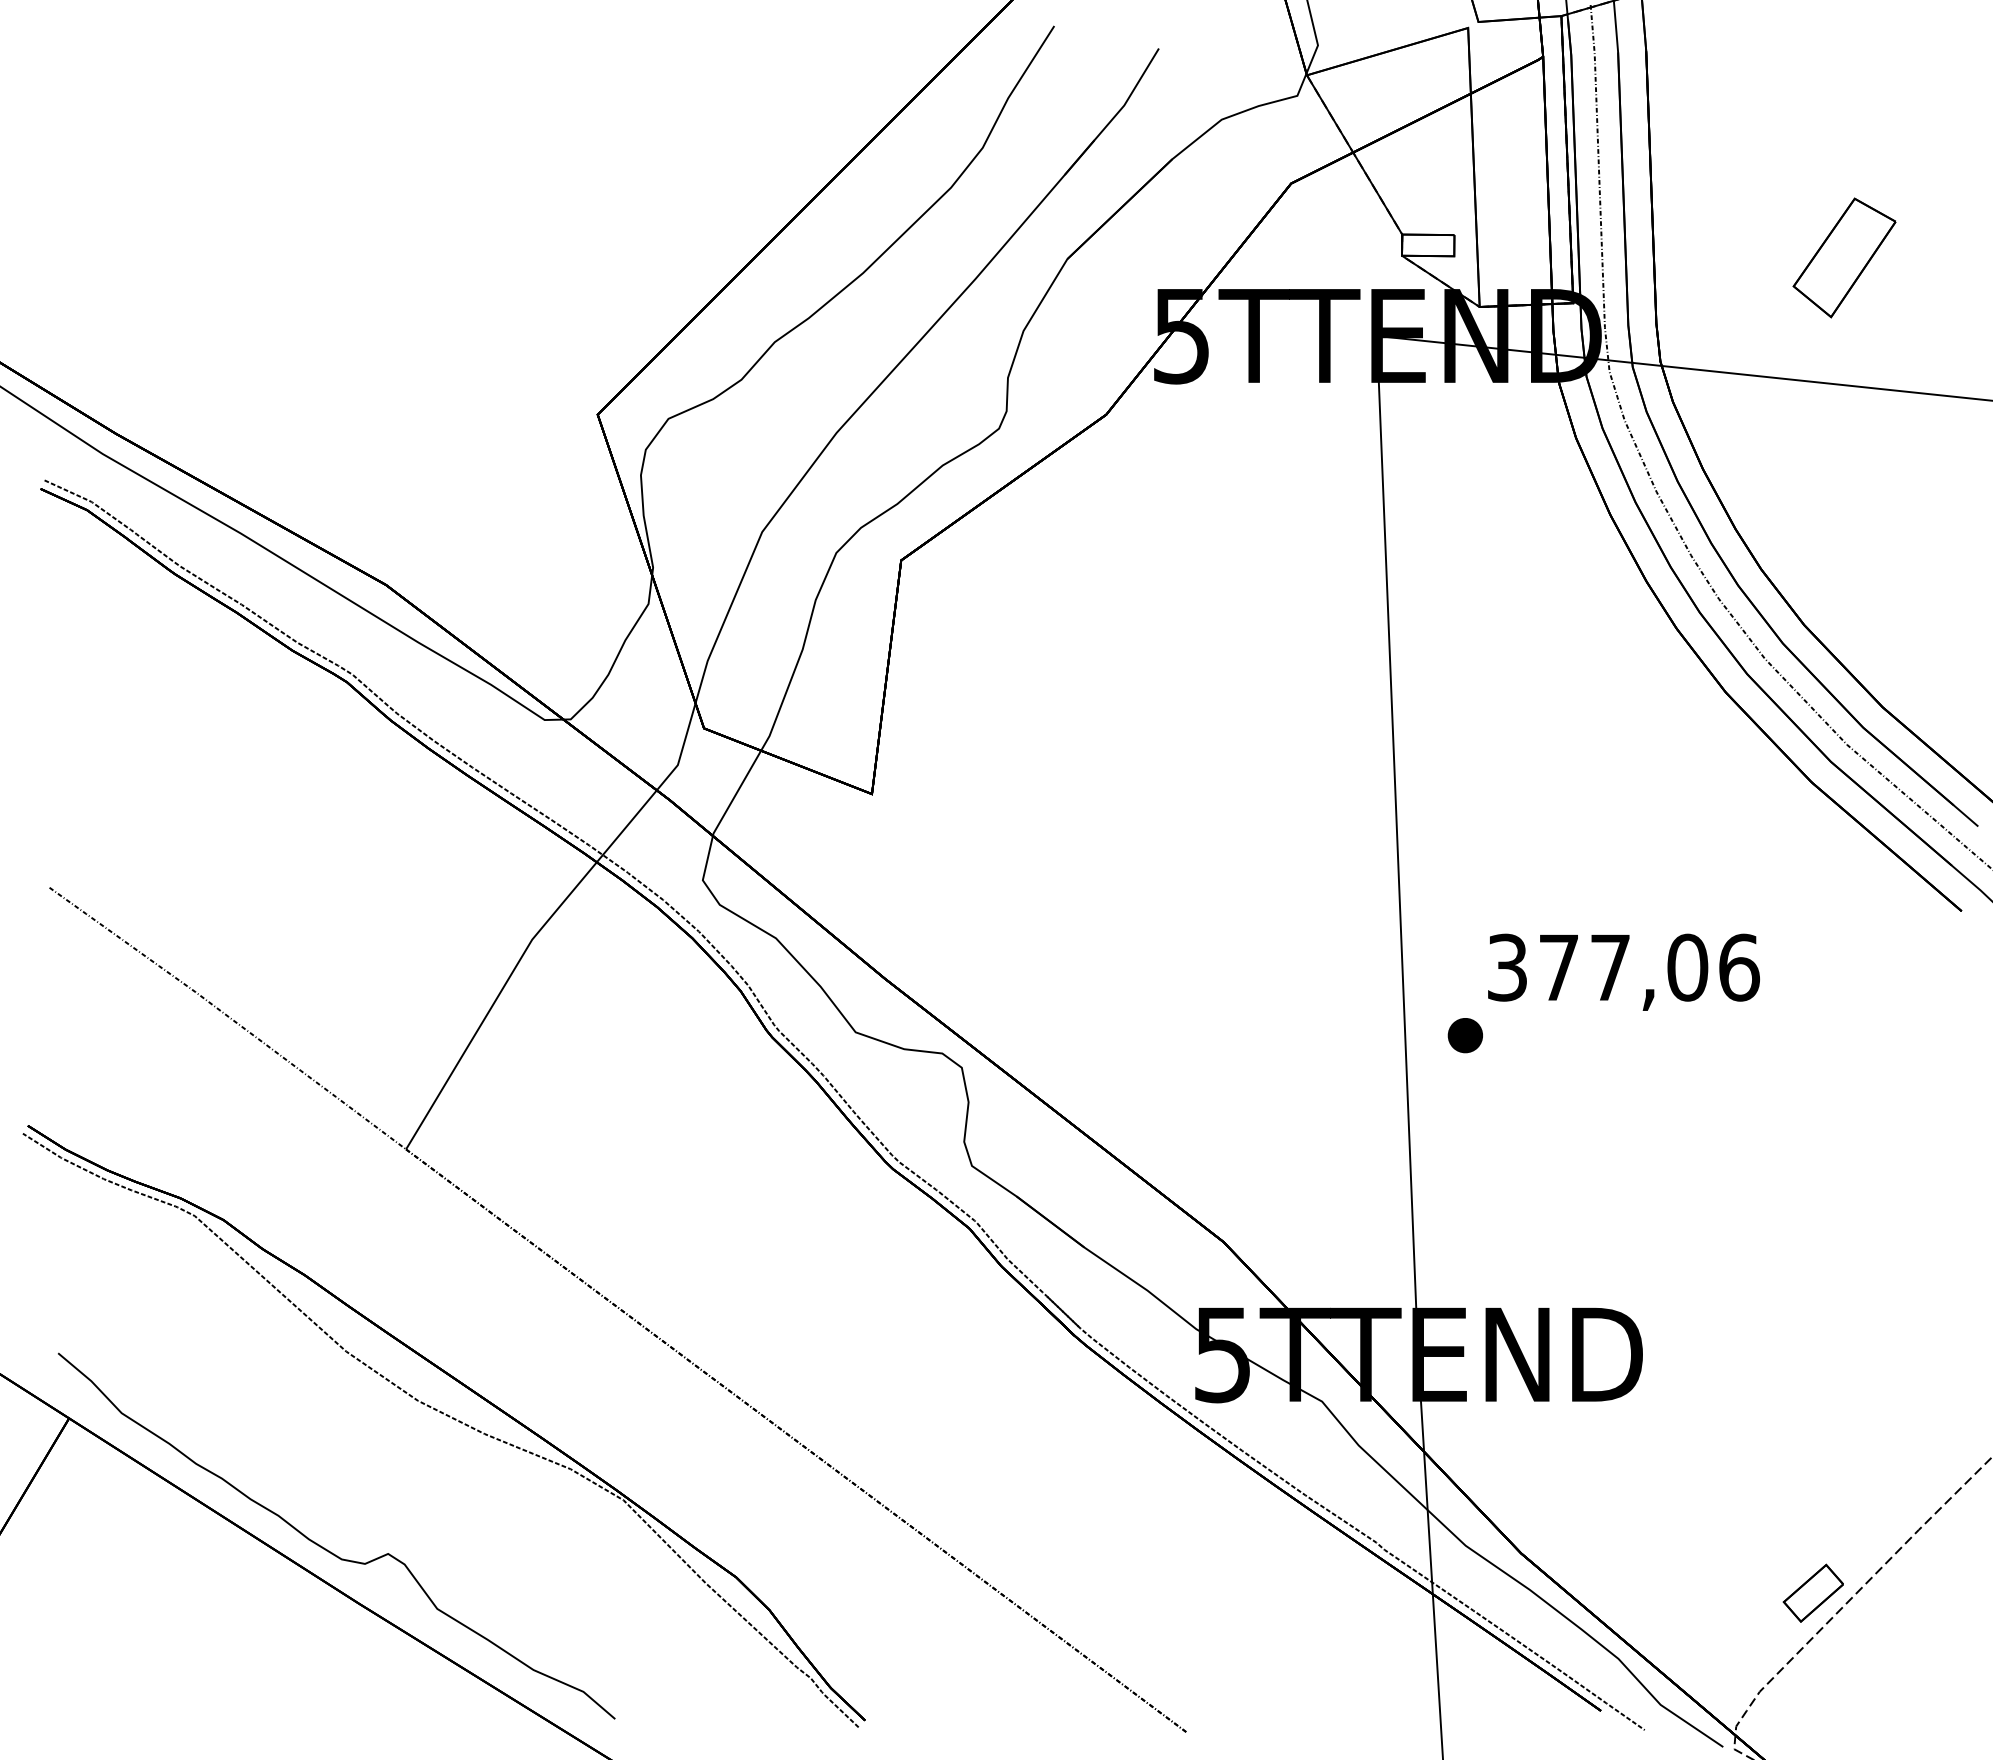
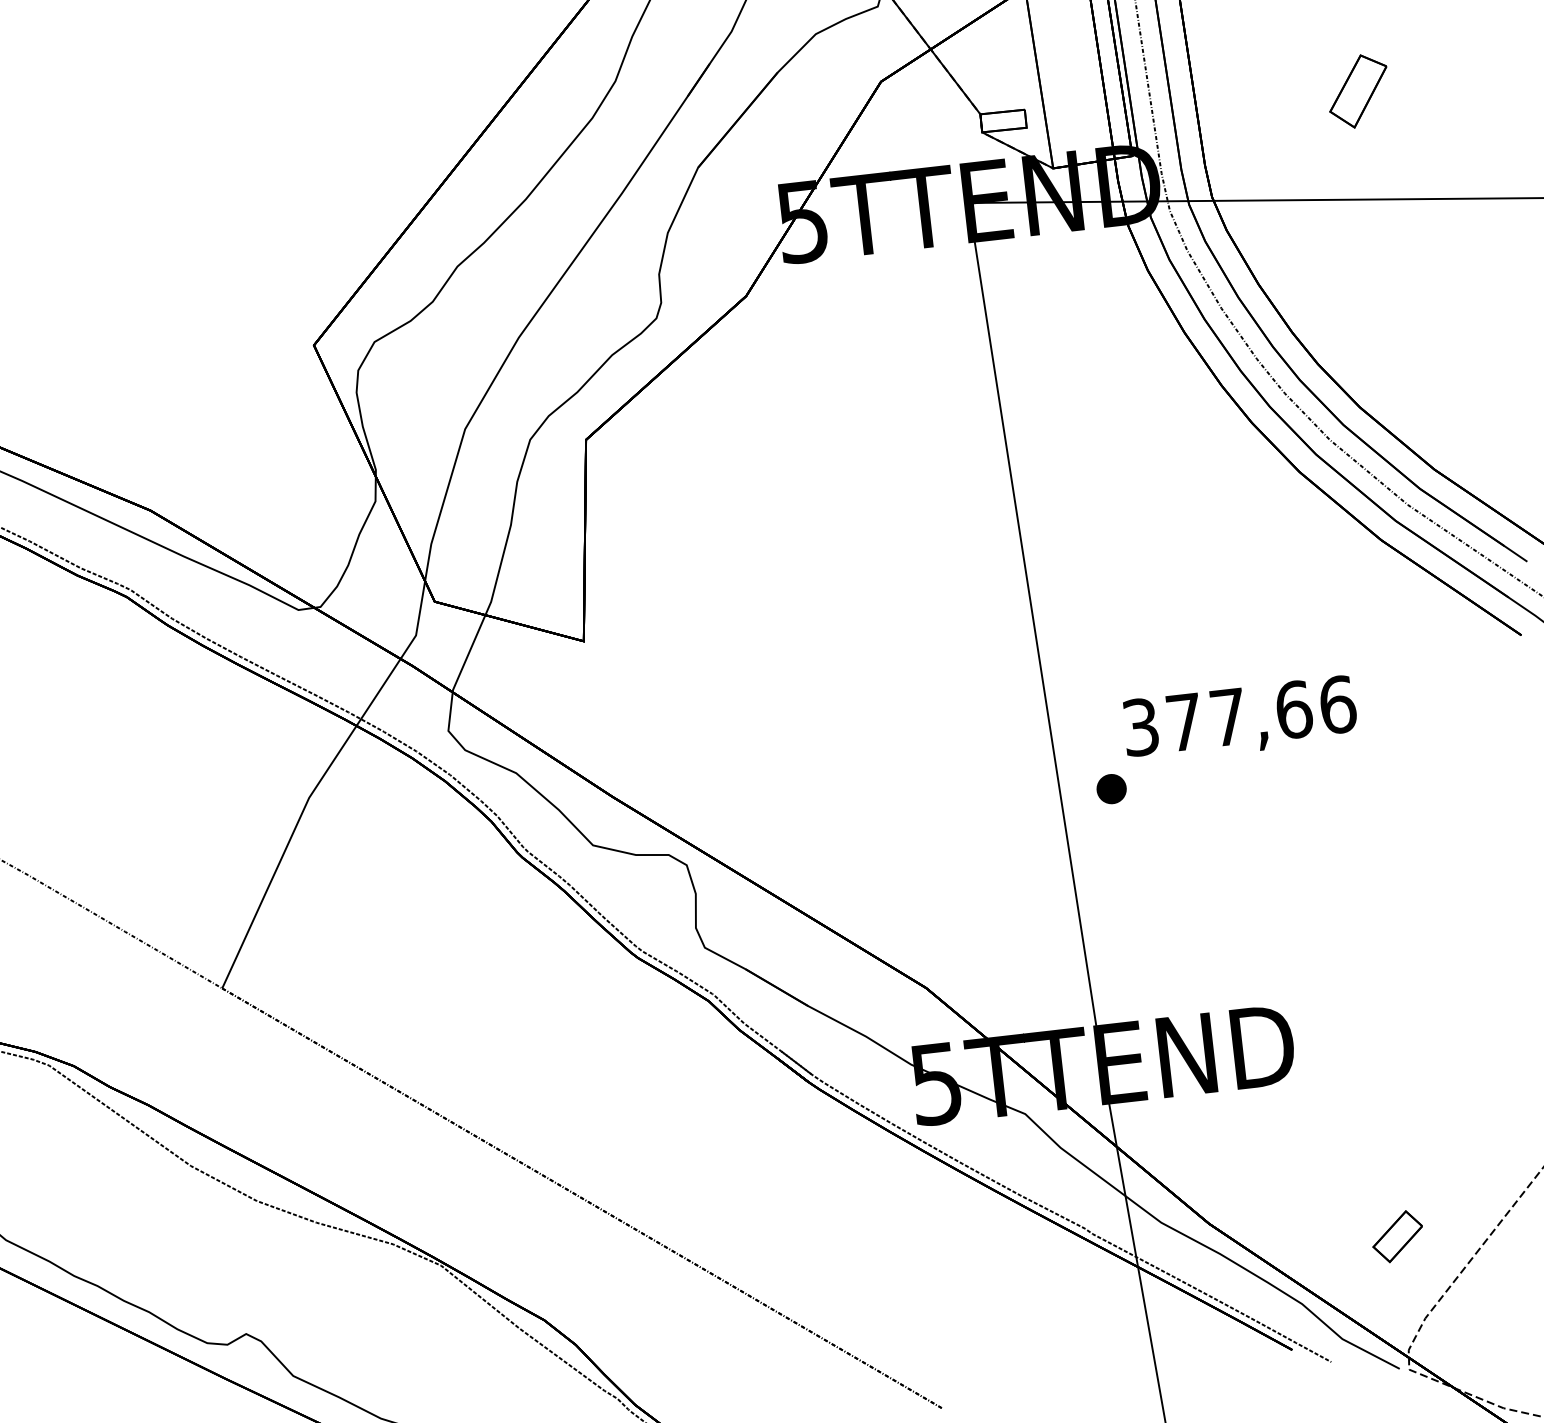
part: (1844, 257) -> (1358, 91), size x0.7
text: (1687, 967) -> (1293, 709), 377,06 -> 377,66
part: (1812, 1592) -> (1396, 1236), moved

